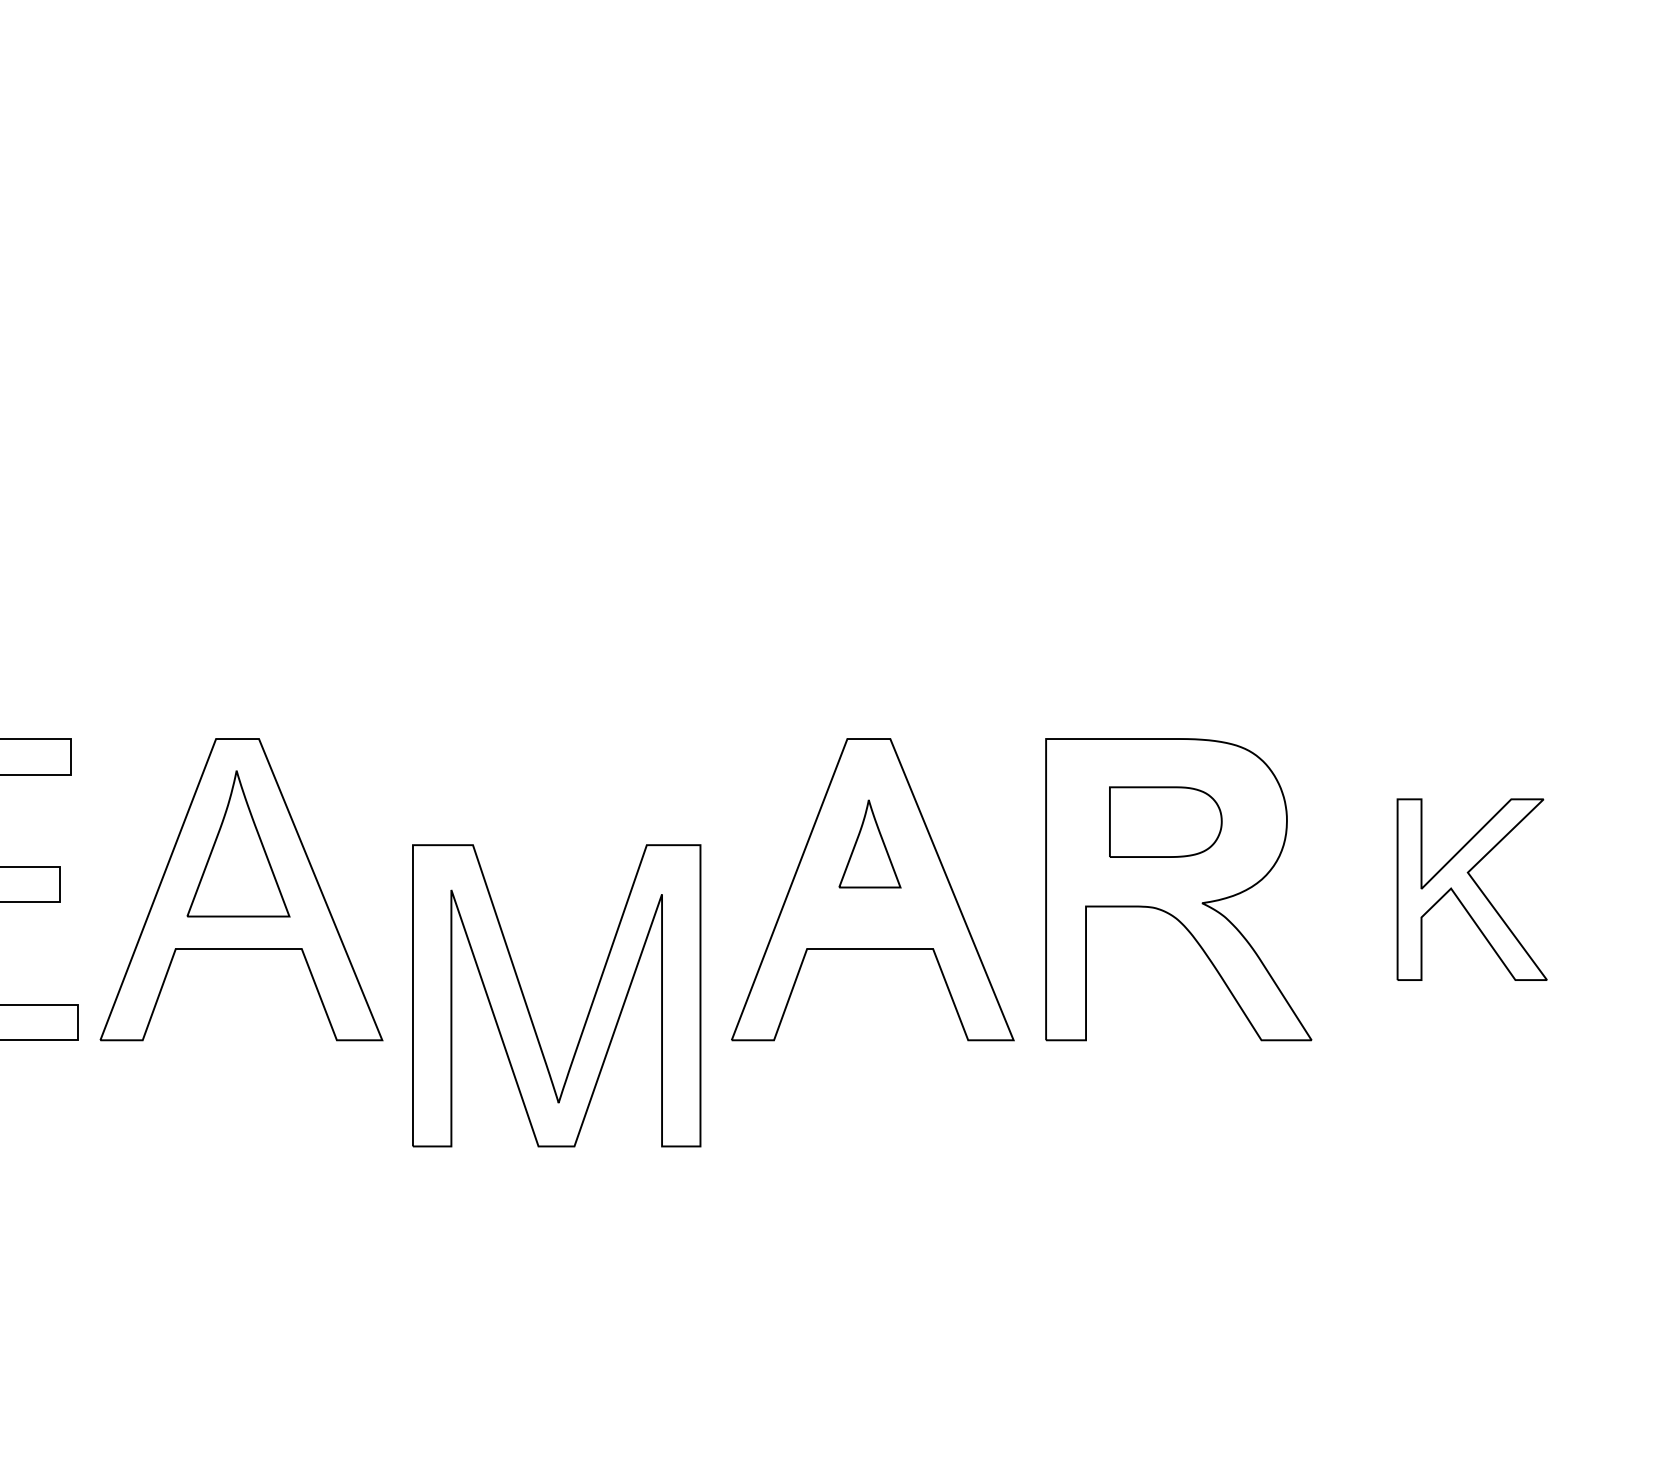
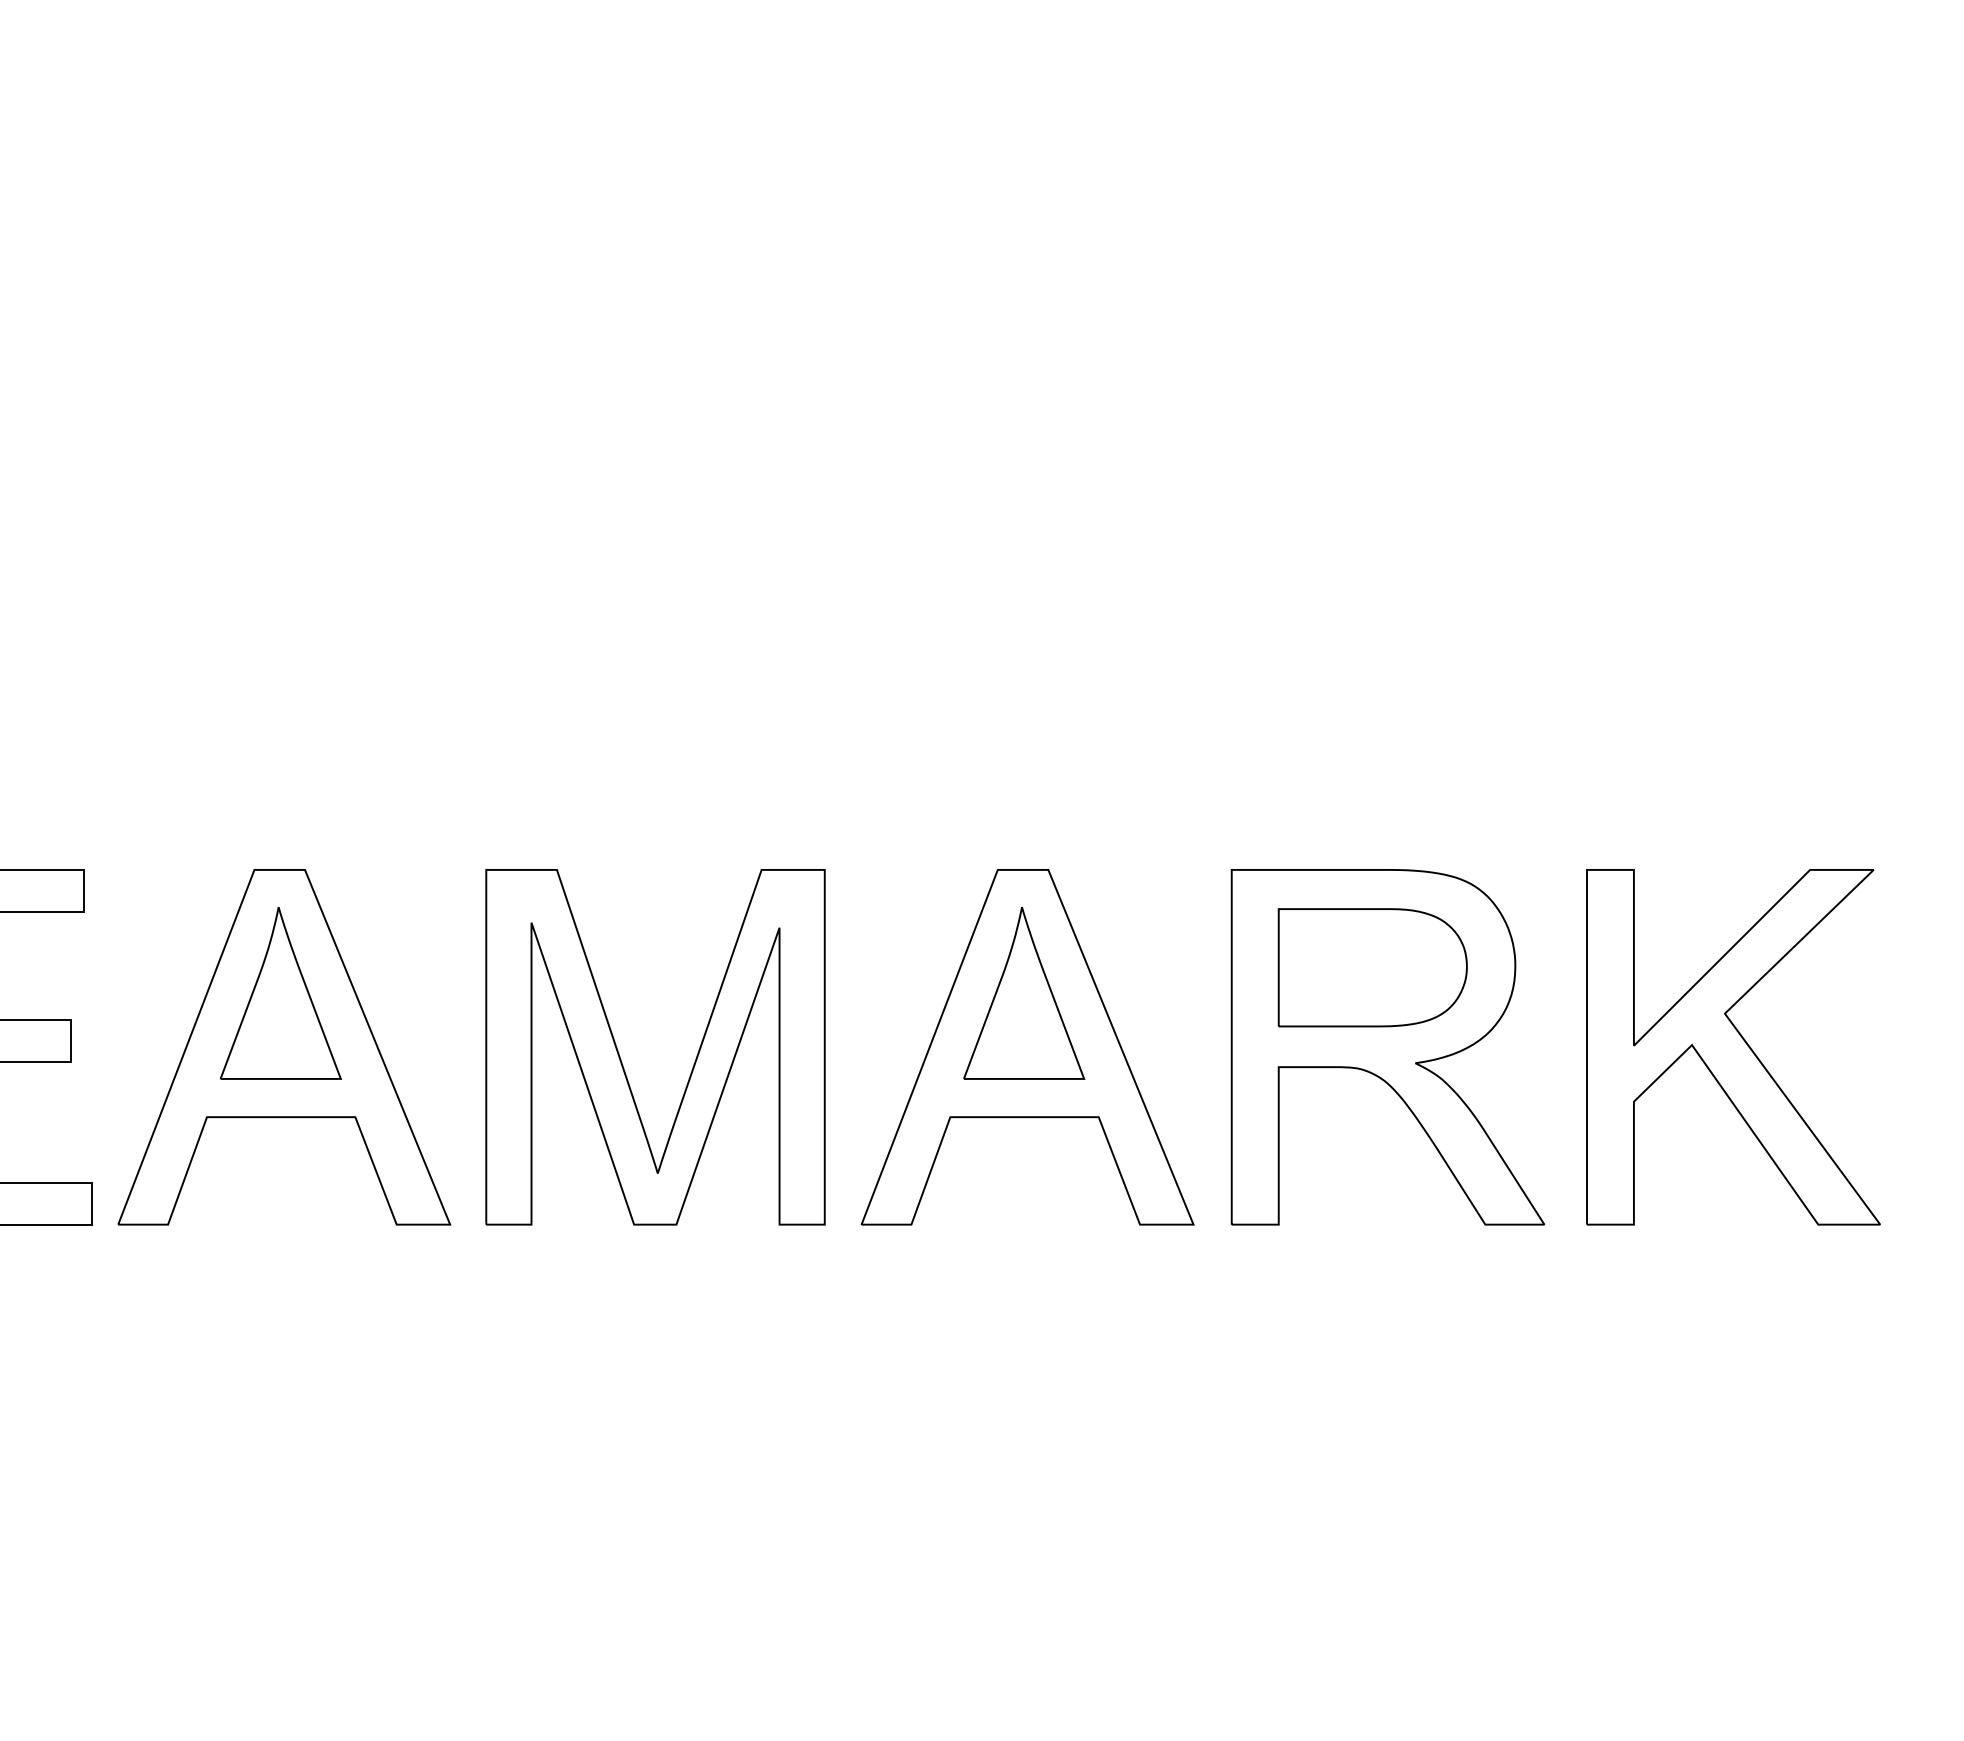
part: (1165, 821) -> (1372, 967), size x1.43
part: (870, 843) -> (1024, 993), size x1.67
part: (1472, 889) -> (1733, 1047), size x1.67
part: (527, 1006) -> (621, 1059), moved

